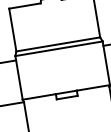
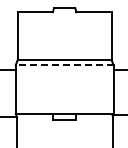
line: (58, 48) -> (64, 64), solid -> dashed

